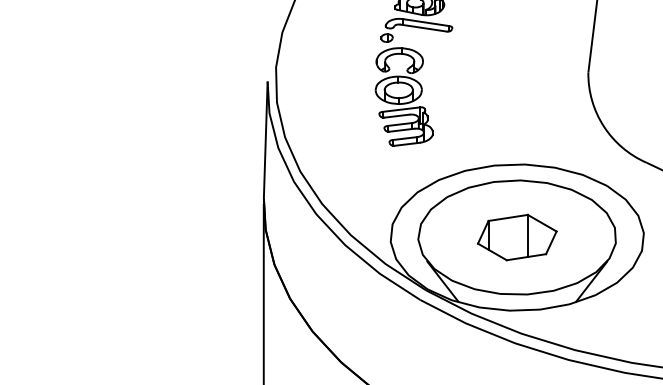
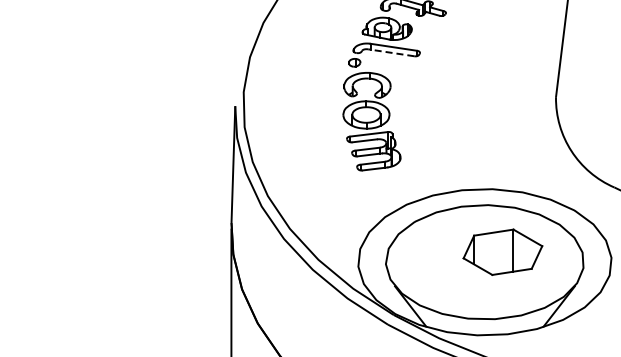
line: (423, 28) -> (391, 53), solid -> dashed
part: (517, 237) -> (503, 252), moved

